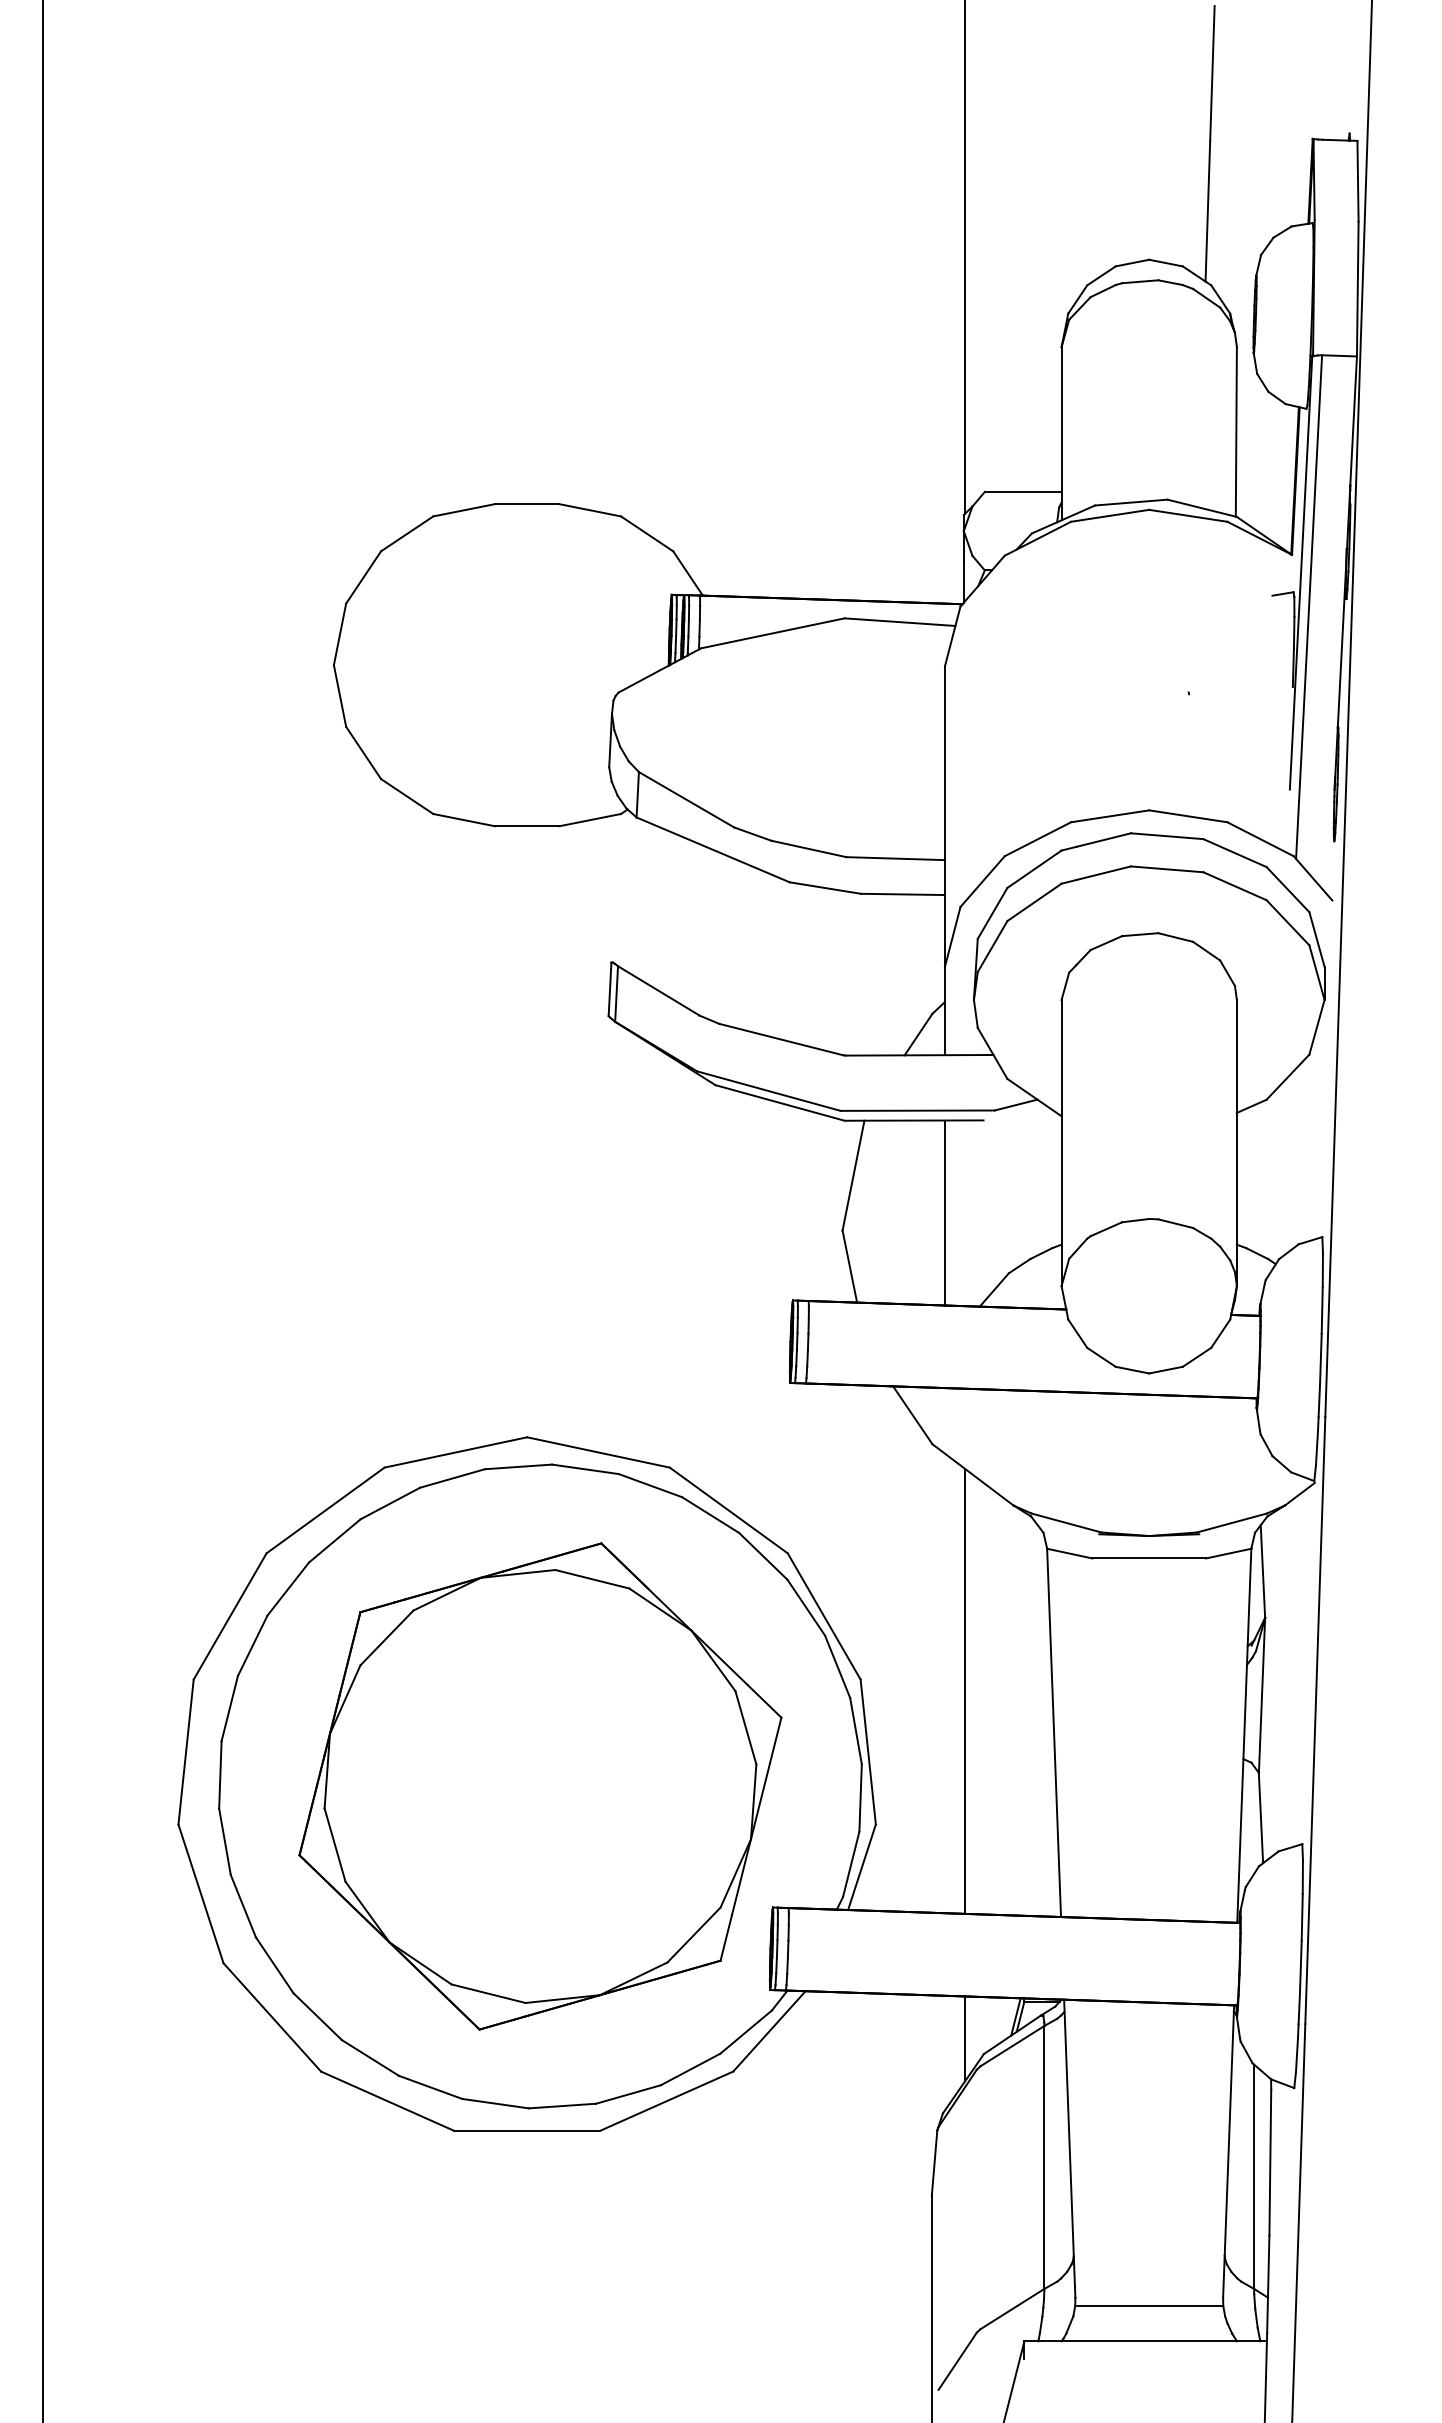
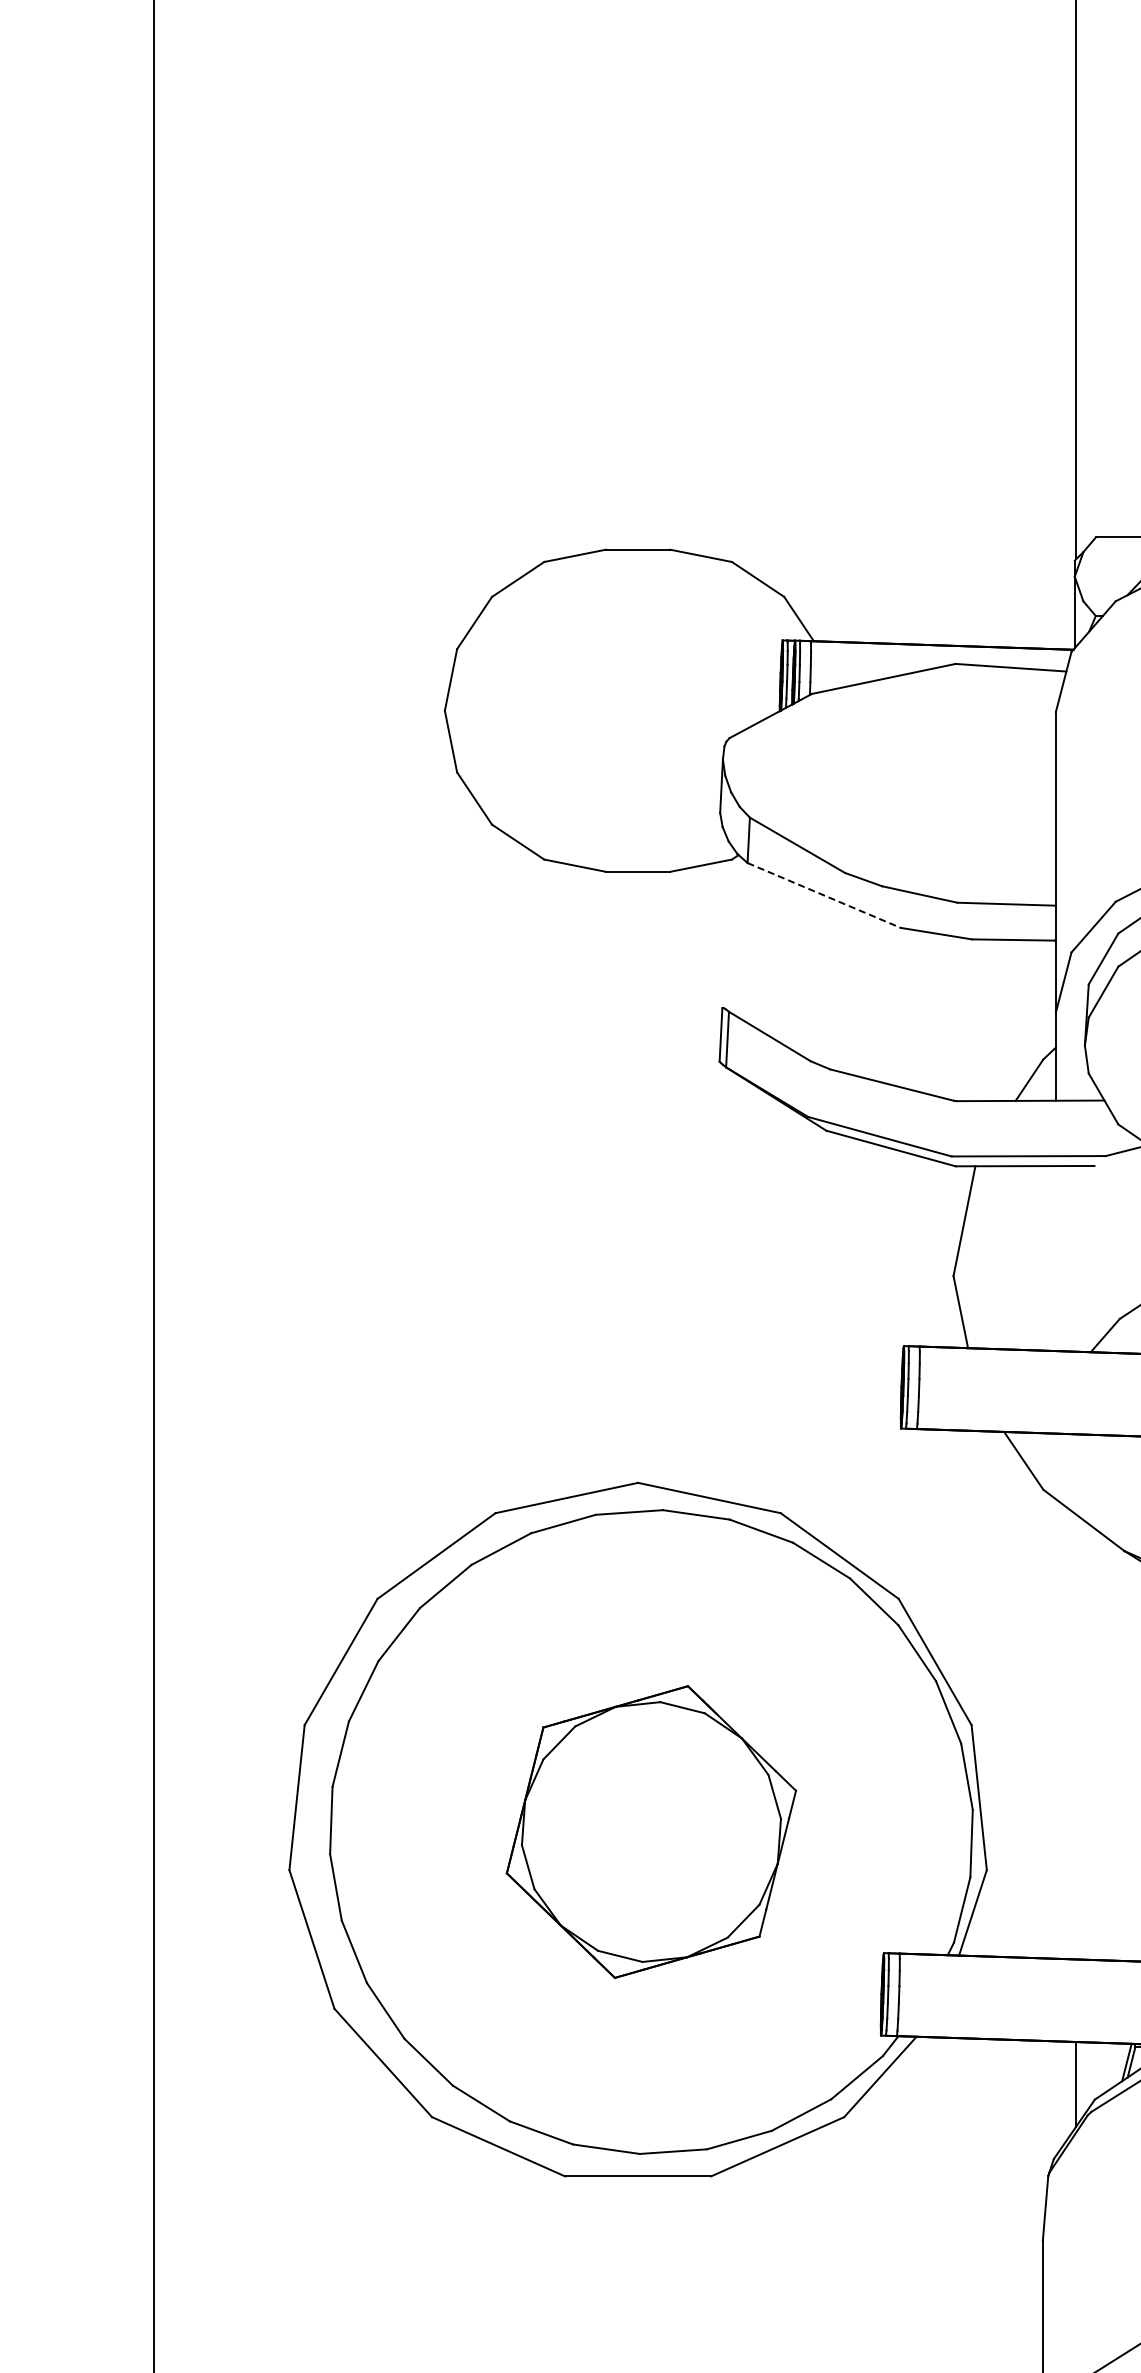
line: (713, 850) -> (824, 896), solid -> dashed
line: (944, 1212) -> (1055, 1258), removed
line: (965, 1690) -> (1076, 1736), removed
part: (540, 1786) -> (651, 1832), size x0.6

